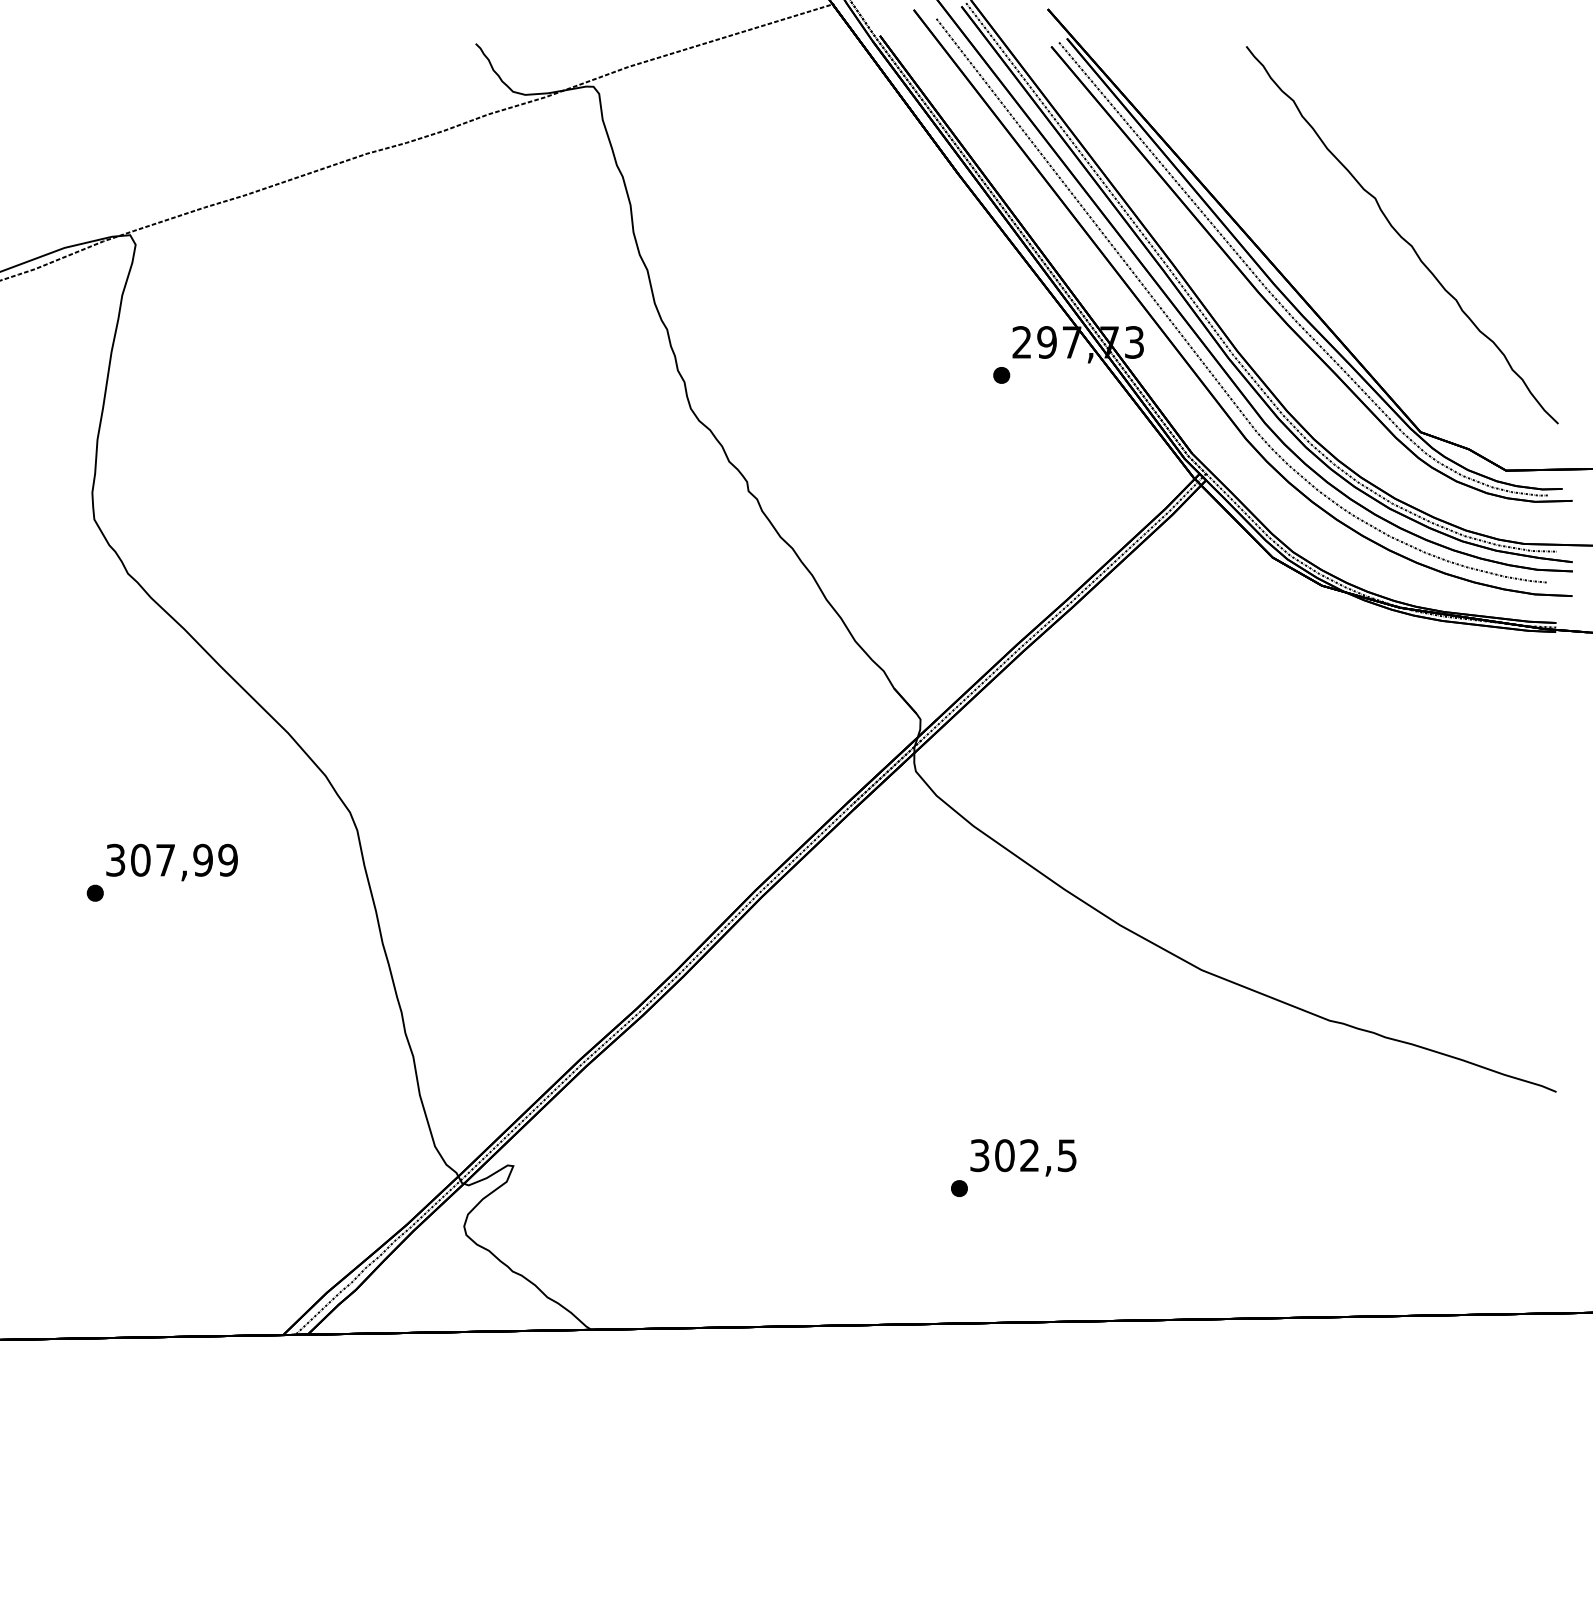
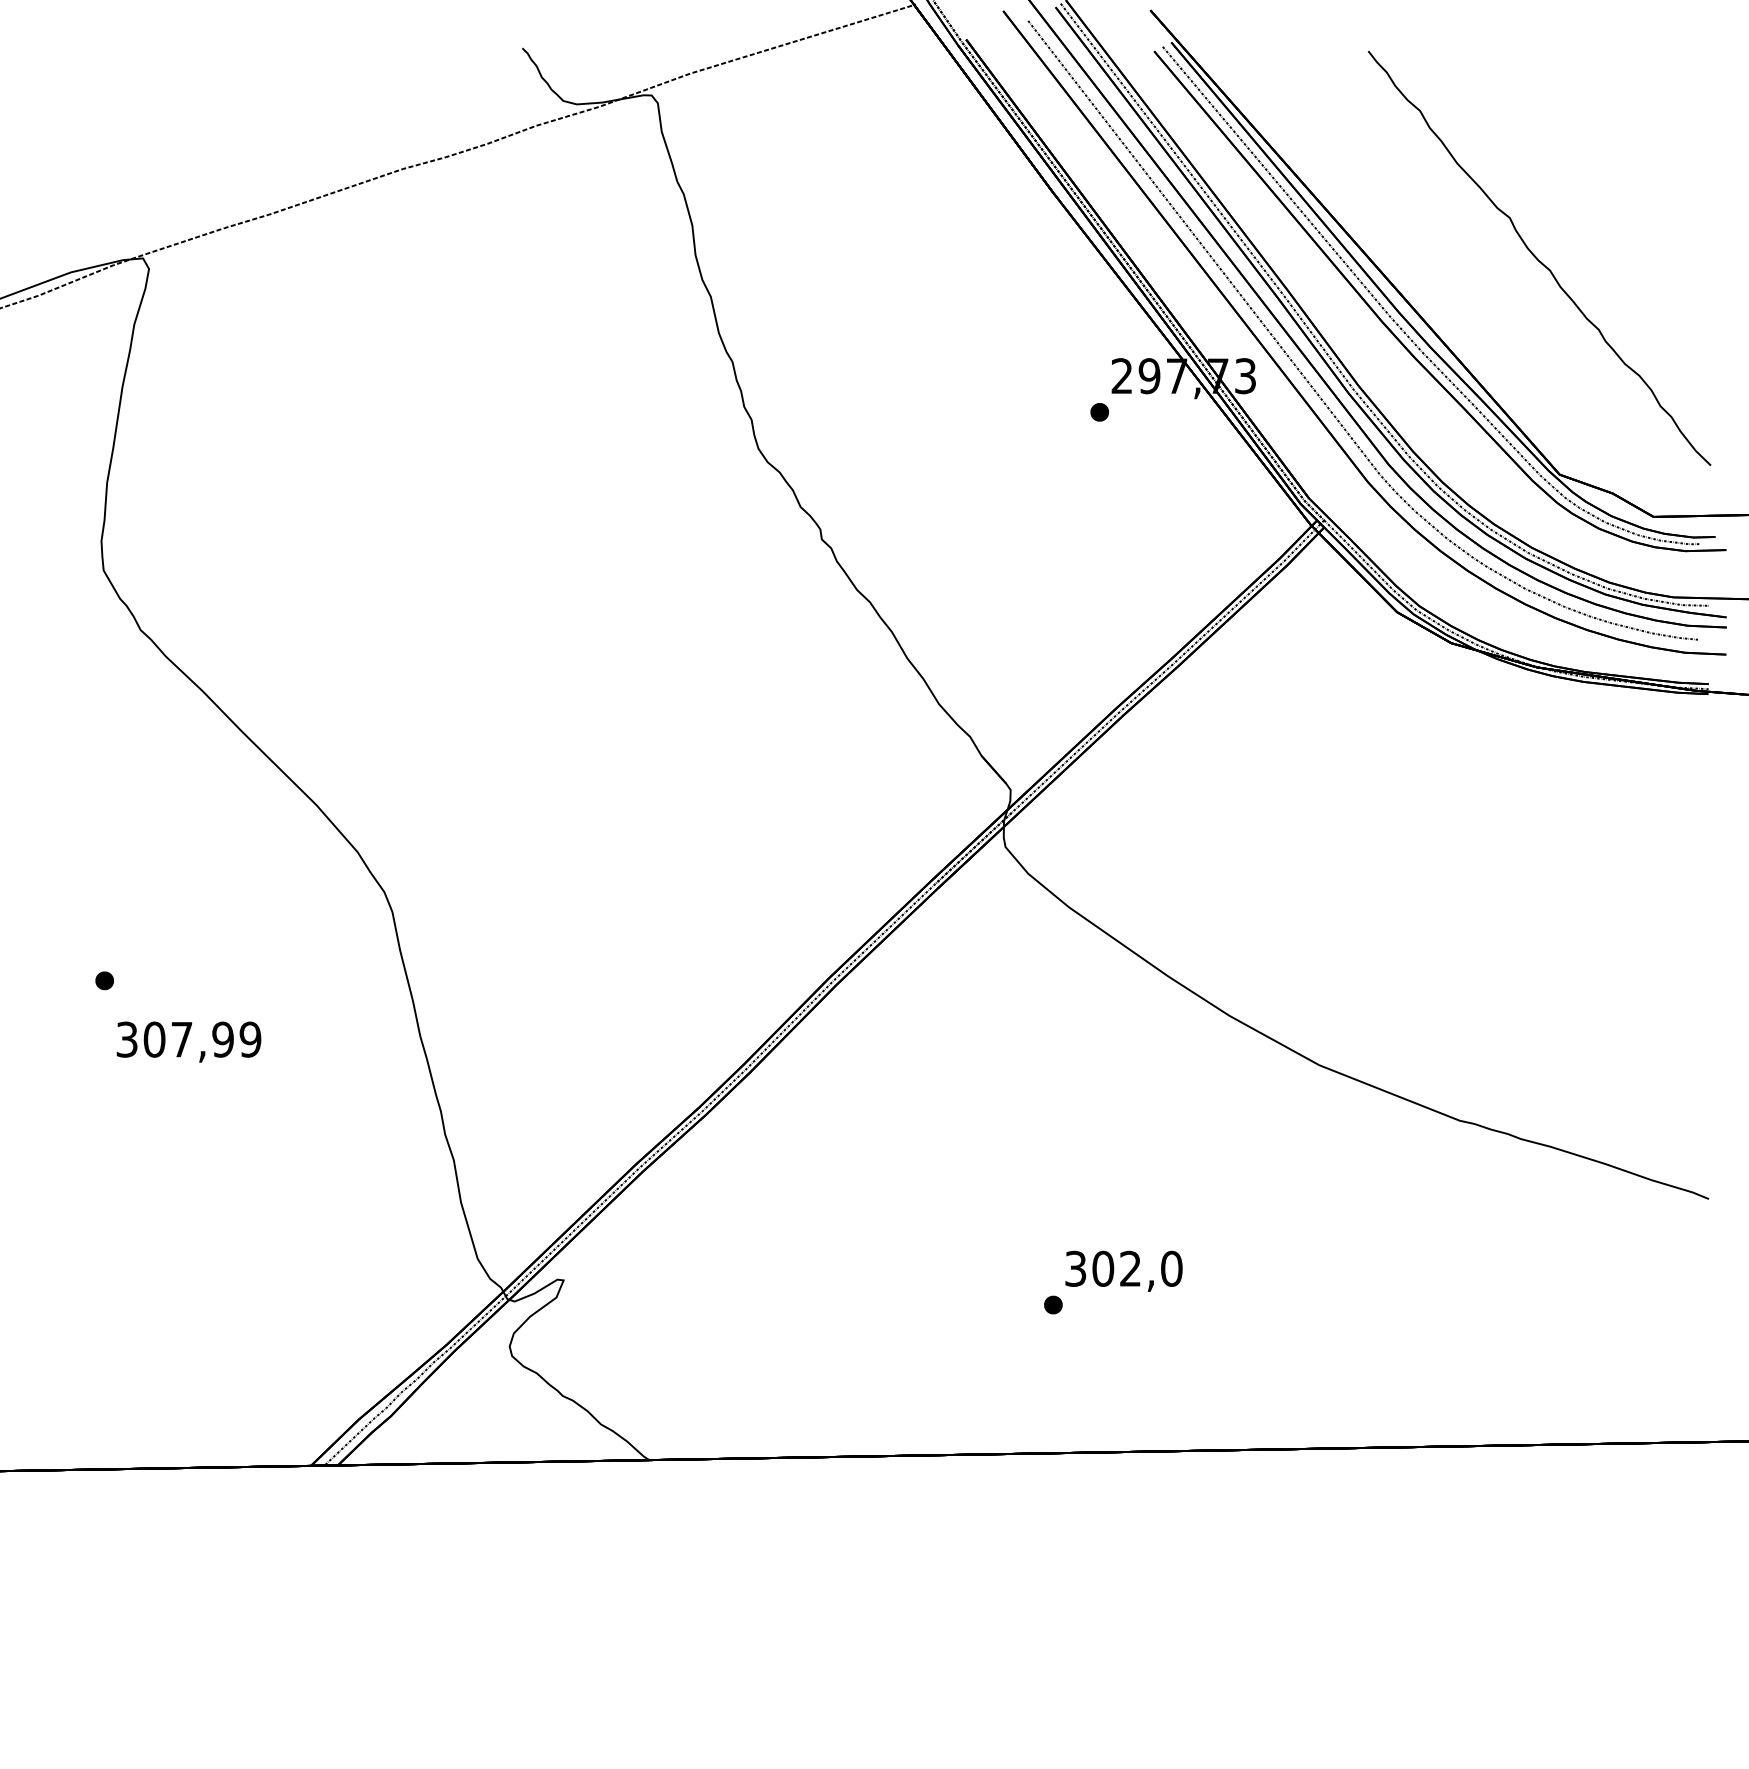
text: (171, 861) -> (188, 1041), moved
text: (1067, 1155) -> (1171, 1268), 302,5 -> 302,0

